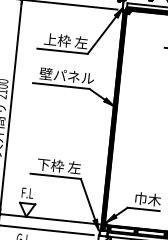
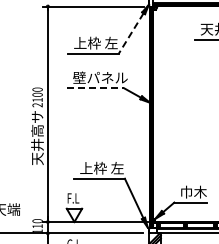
line: (102, 35) -> (131, 33), solid -> dashed
line: (61, 86) -> (96, 88), solid -> dashed
text: (43, 164) -> (86, 168), 下枠 左 -> 上枠 左

